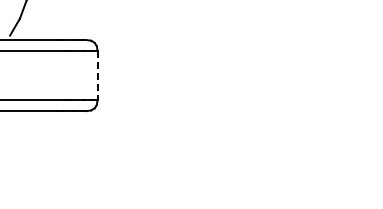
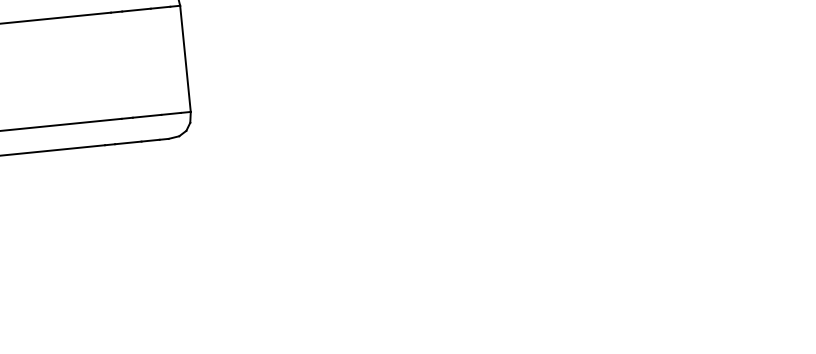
line: (97, 76) -> (185, 60), dashed -> solid

